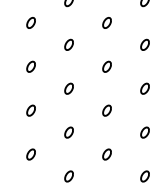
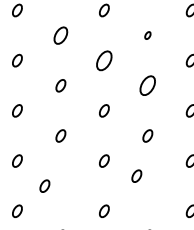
part: (30, 22) -> (60, 35), size x1.4
part: (106, 22) -> (147, 35), size x0.6
part: (69, 44) -> (104, 60), size x1.6
part: (106, 66) -> (147, 85), size x1.6
part: (30, 153) -> (44, 185), moved
part: (106, 153) -> (136, 175), moved

